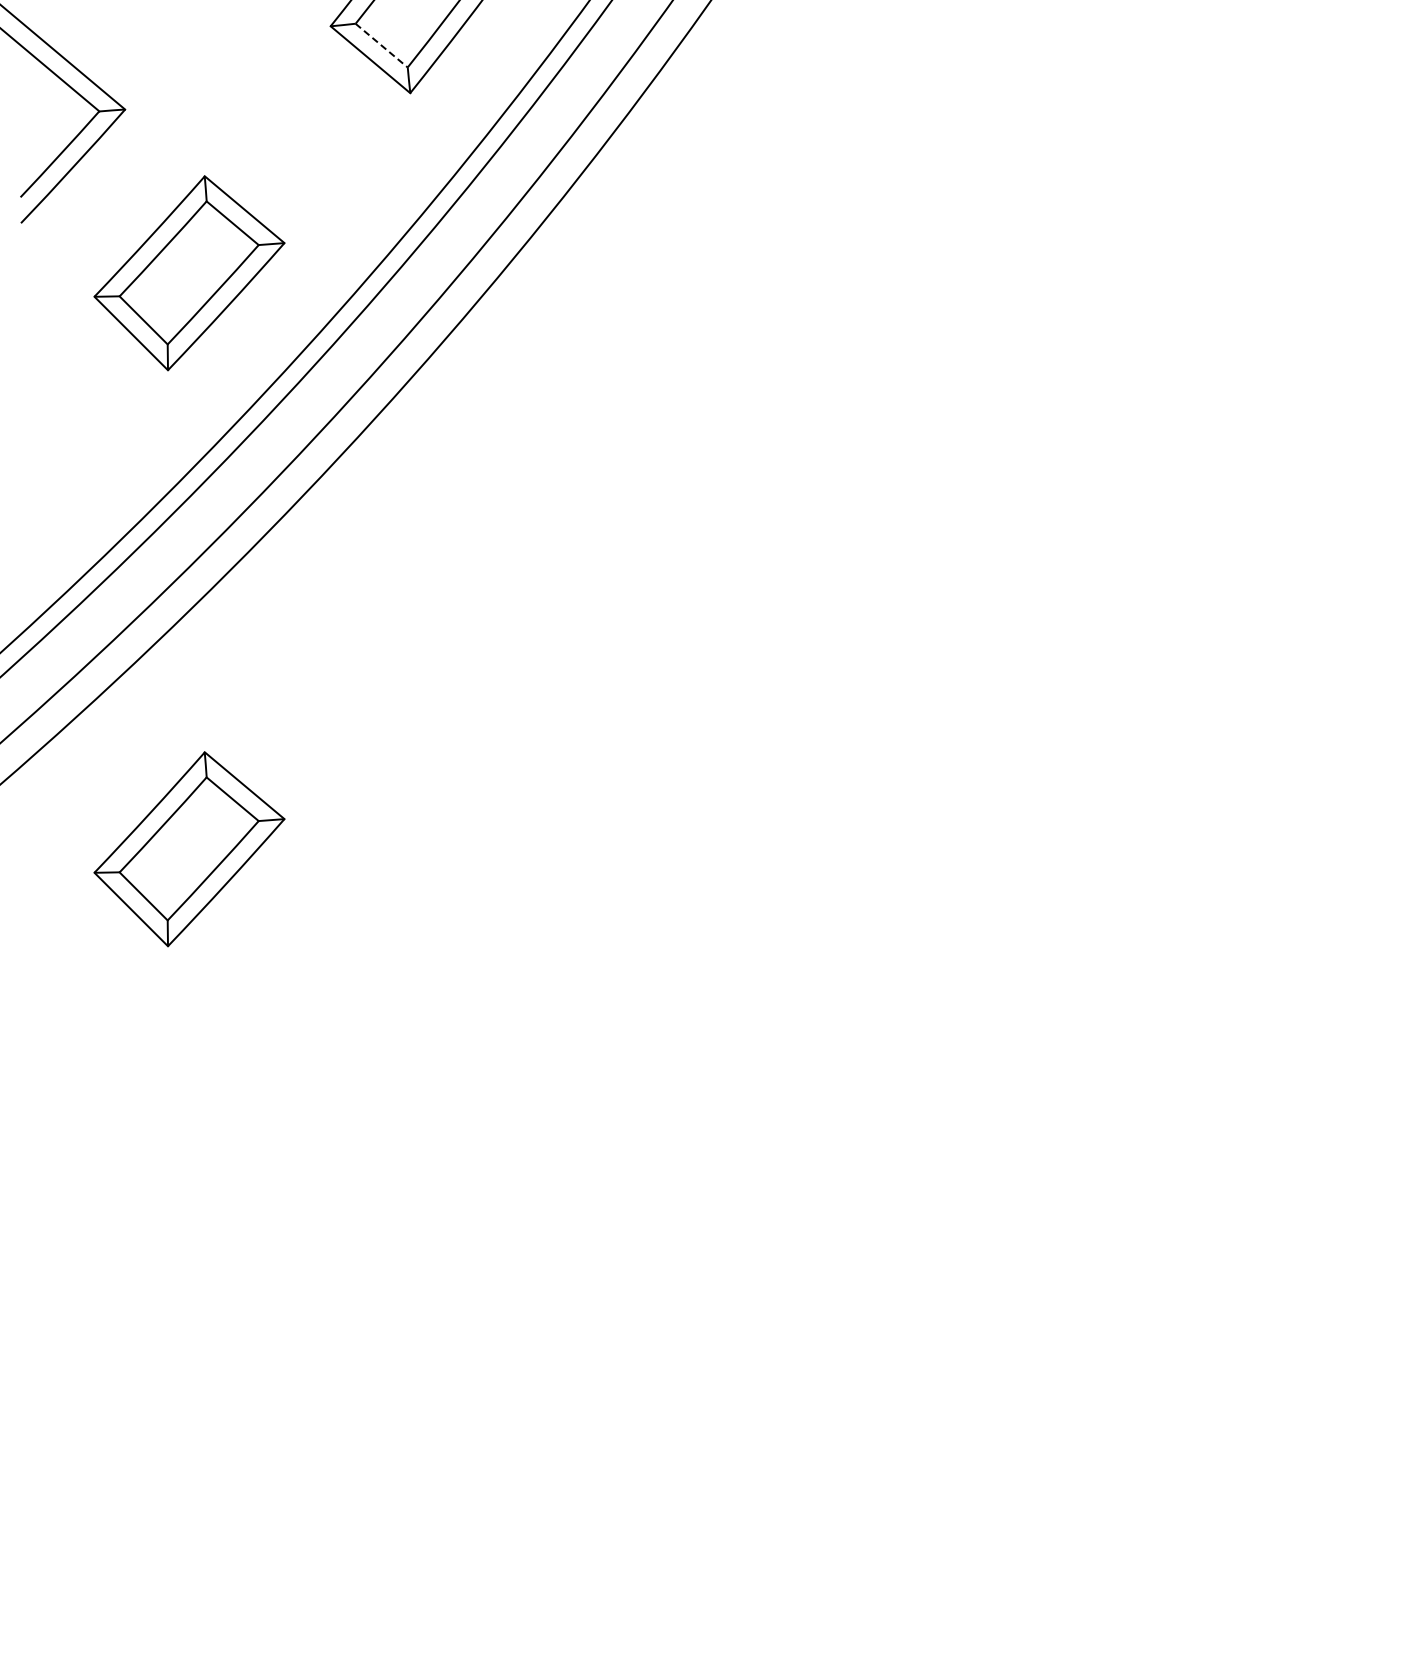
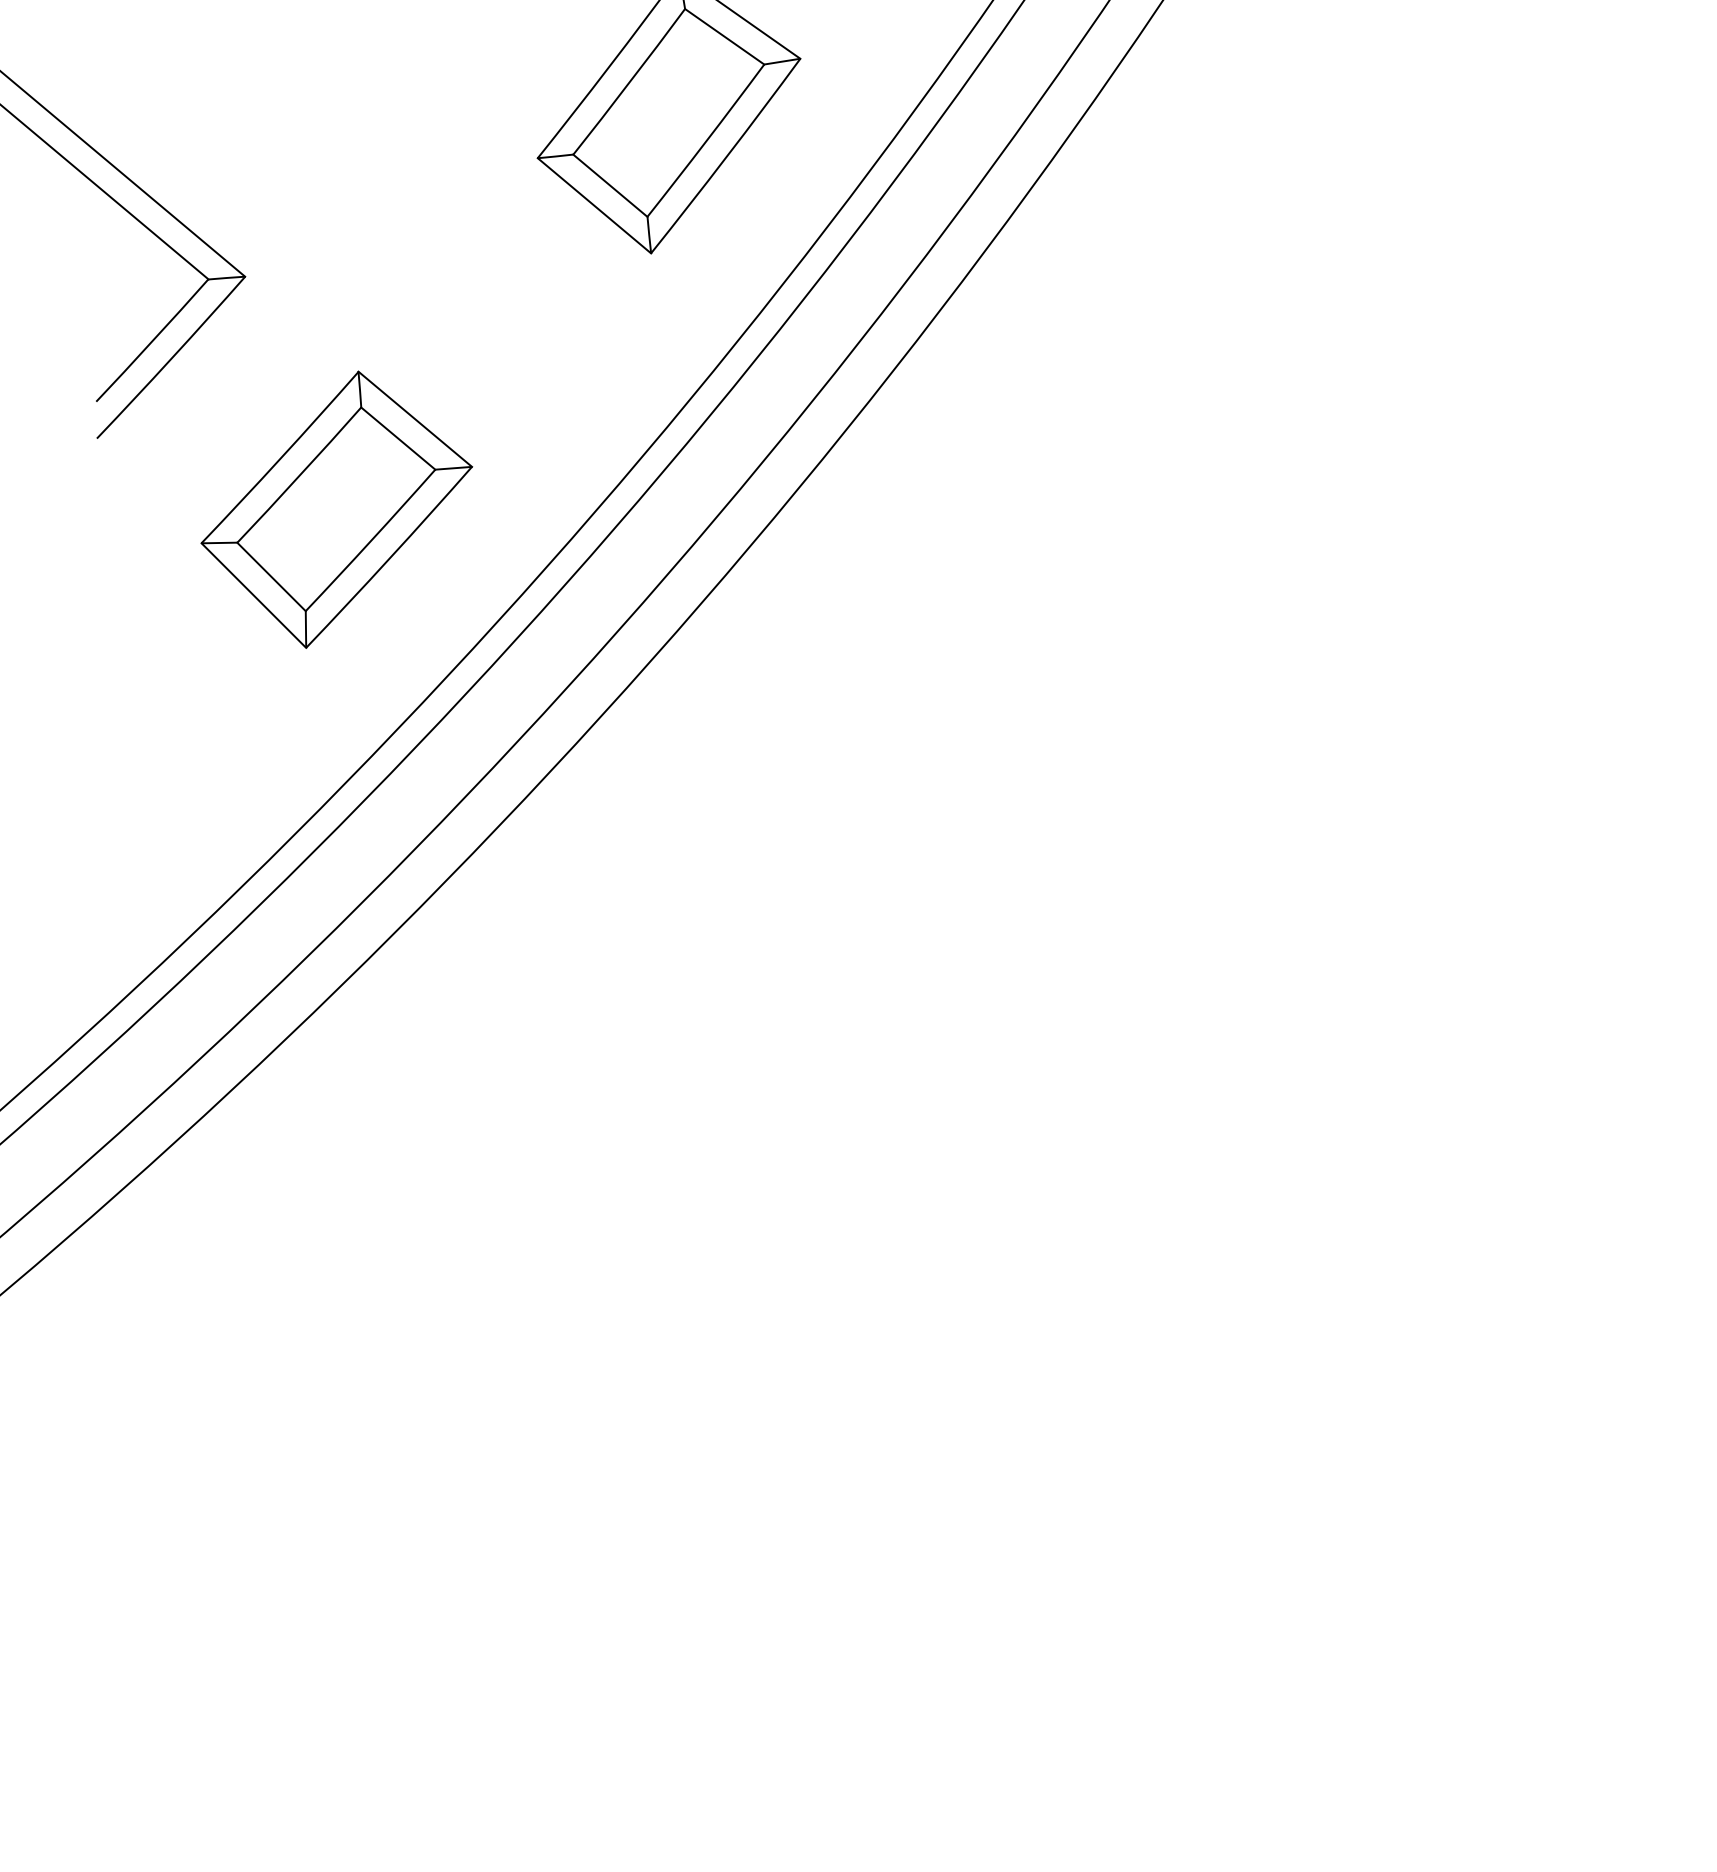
line: (382, 45) -> (611, 185), dashed -> solid
part: (189, 849) -> (336, 1330), removed

